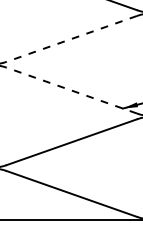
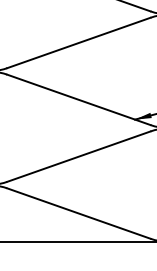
line: (71, 39) -> (78, 43), dashed -> solid
line: (71, 90) -> (78, 99), dashed -> solid

